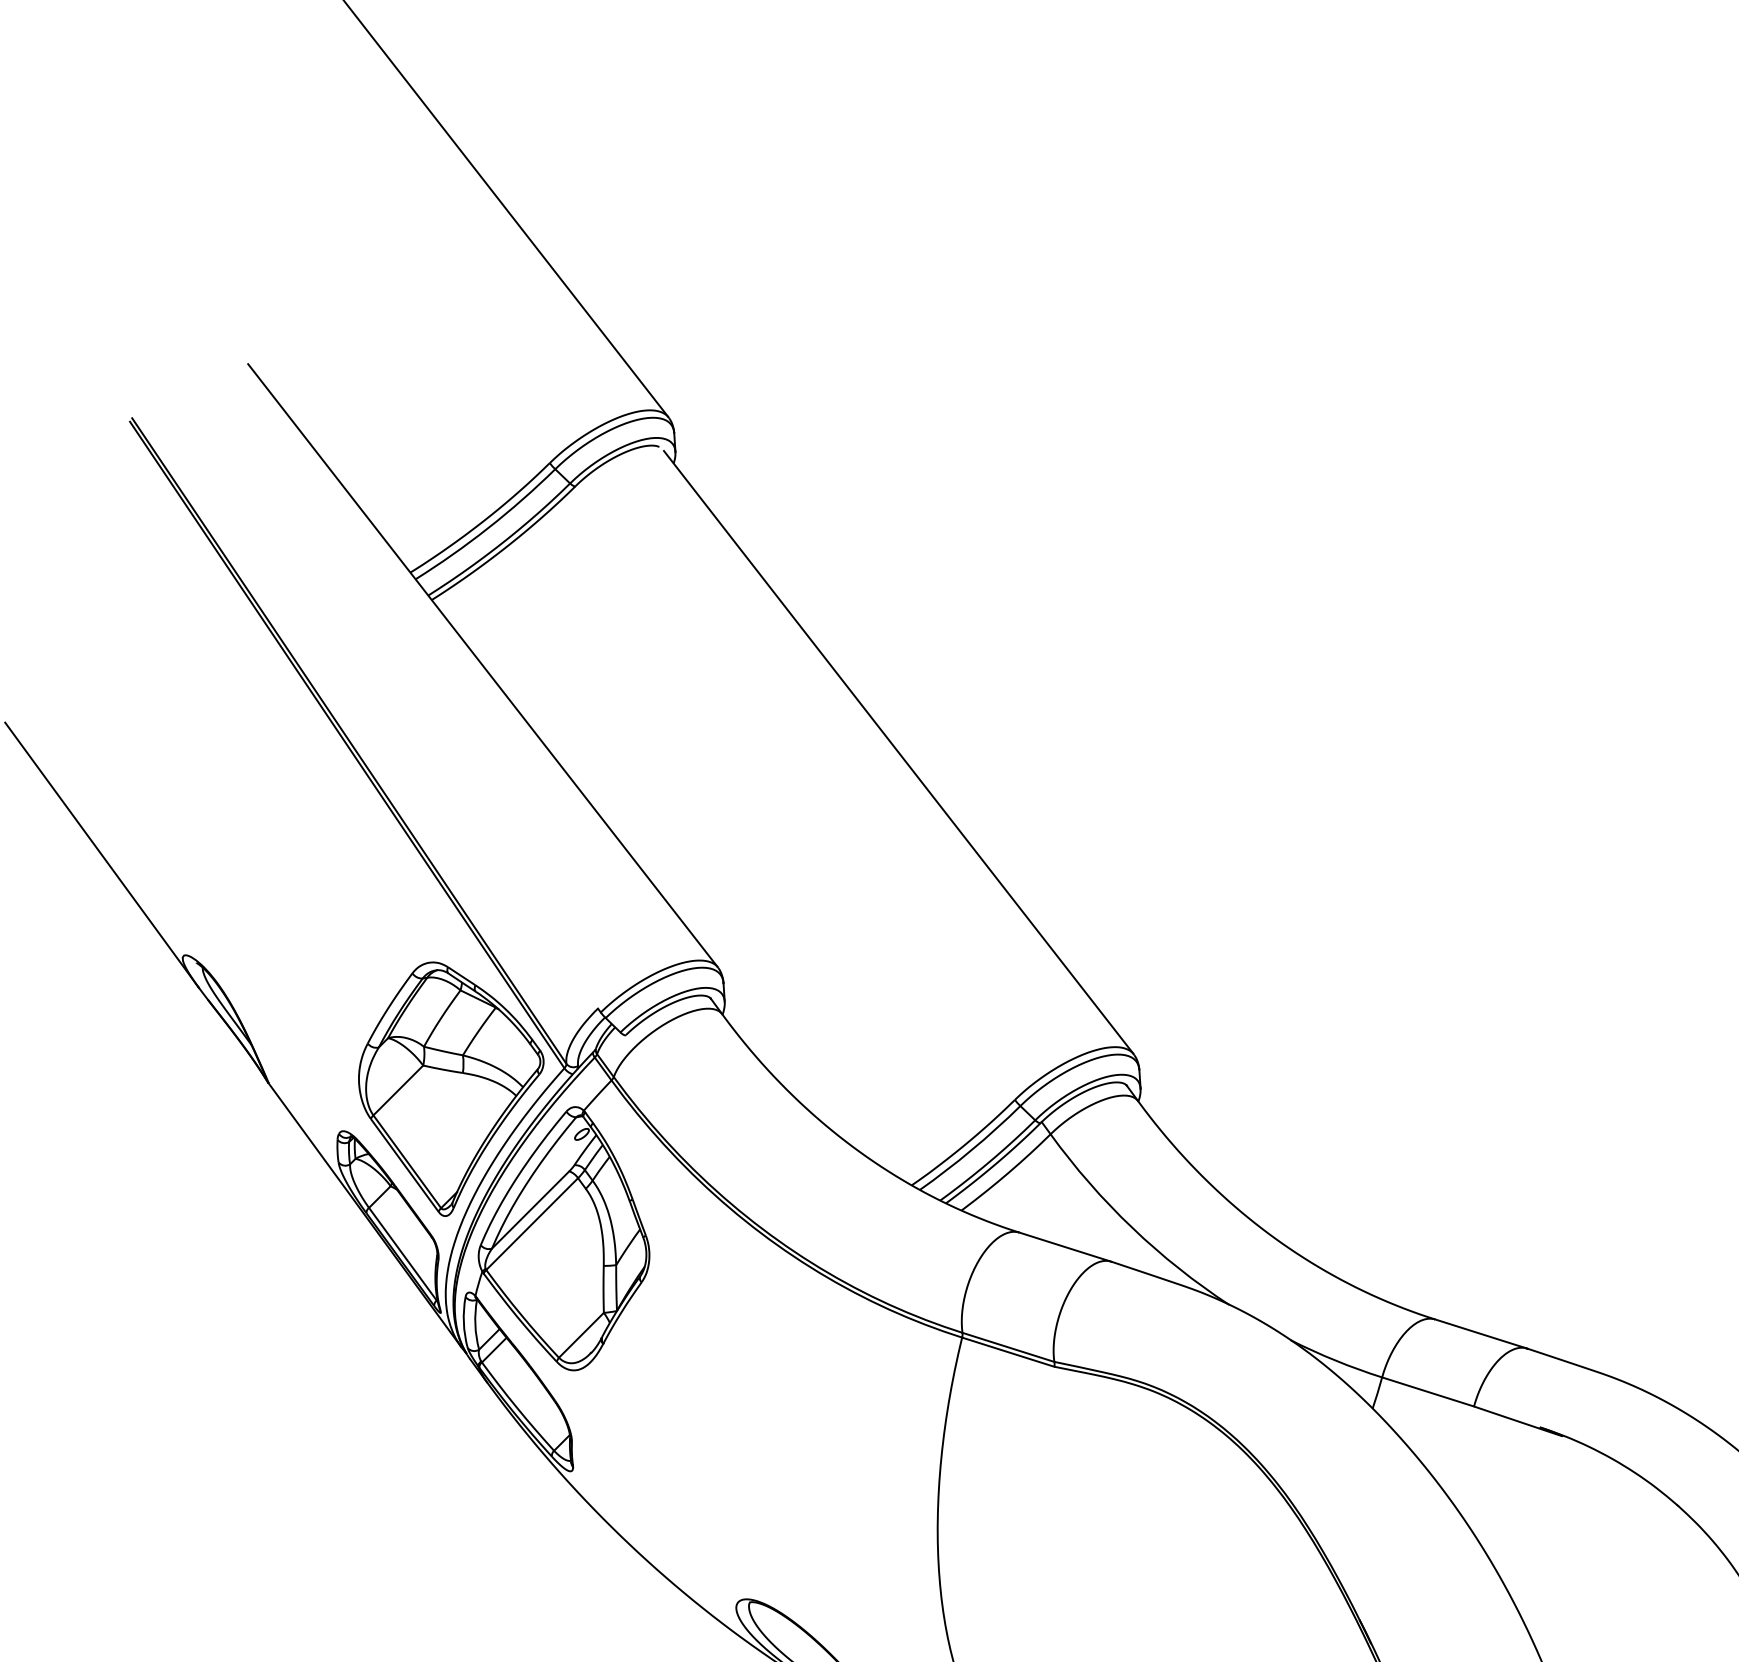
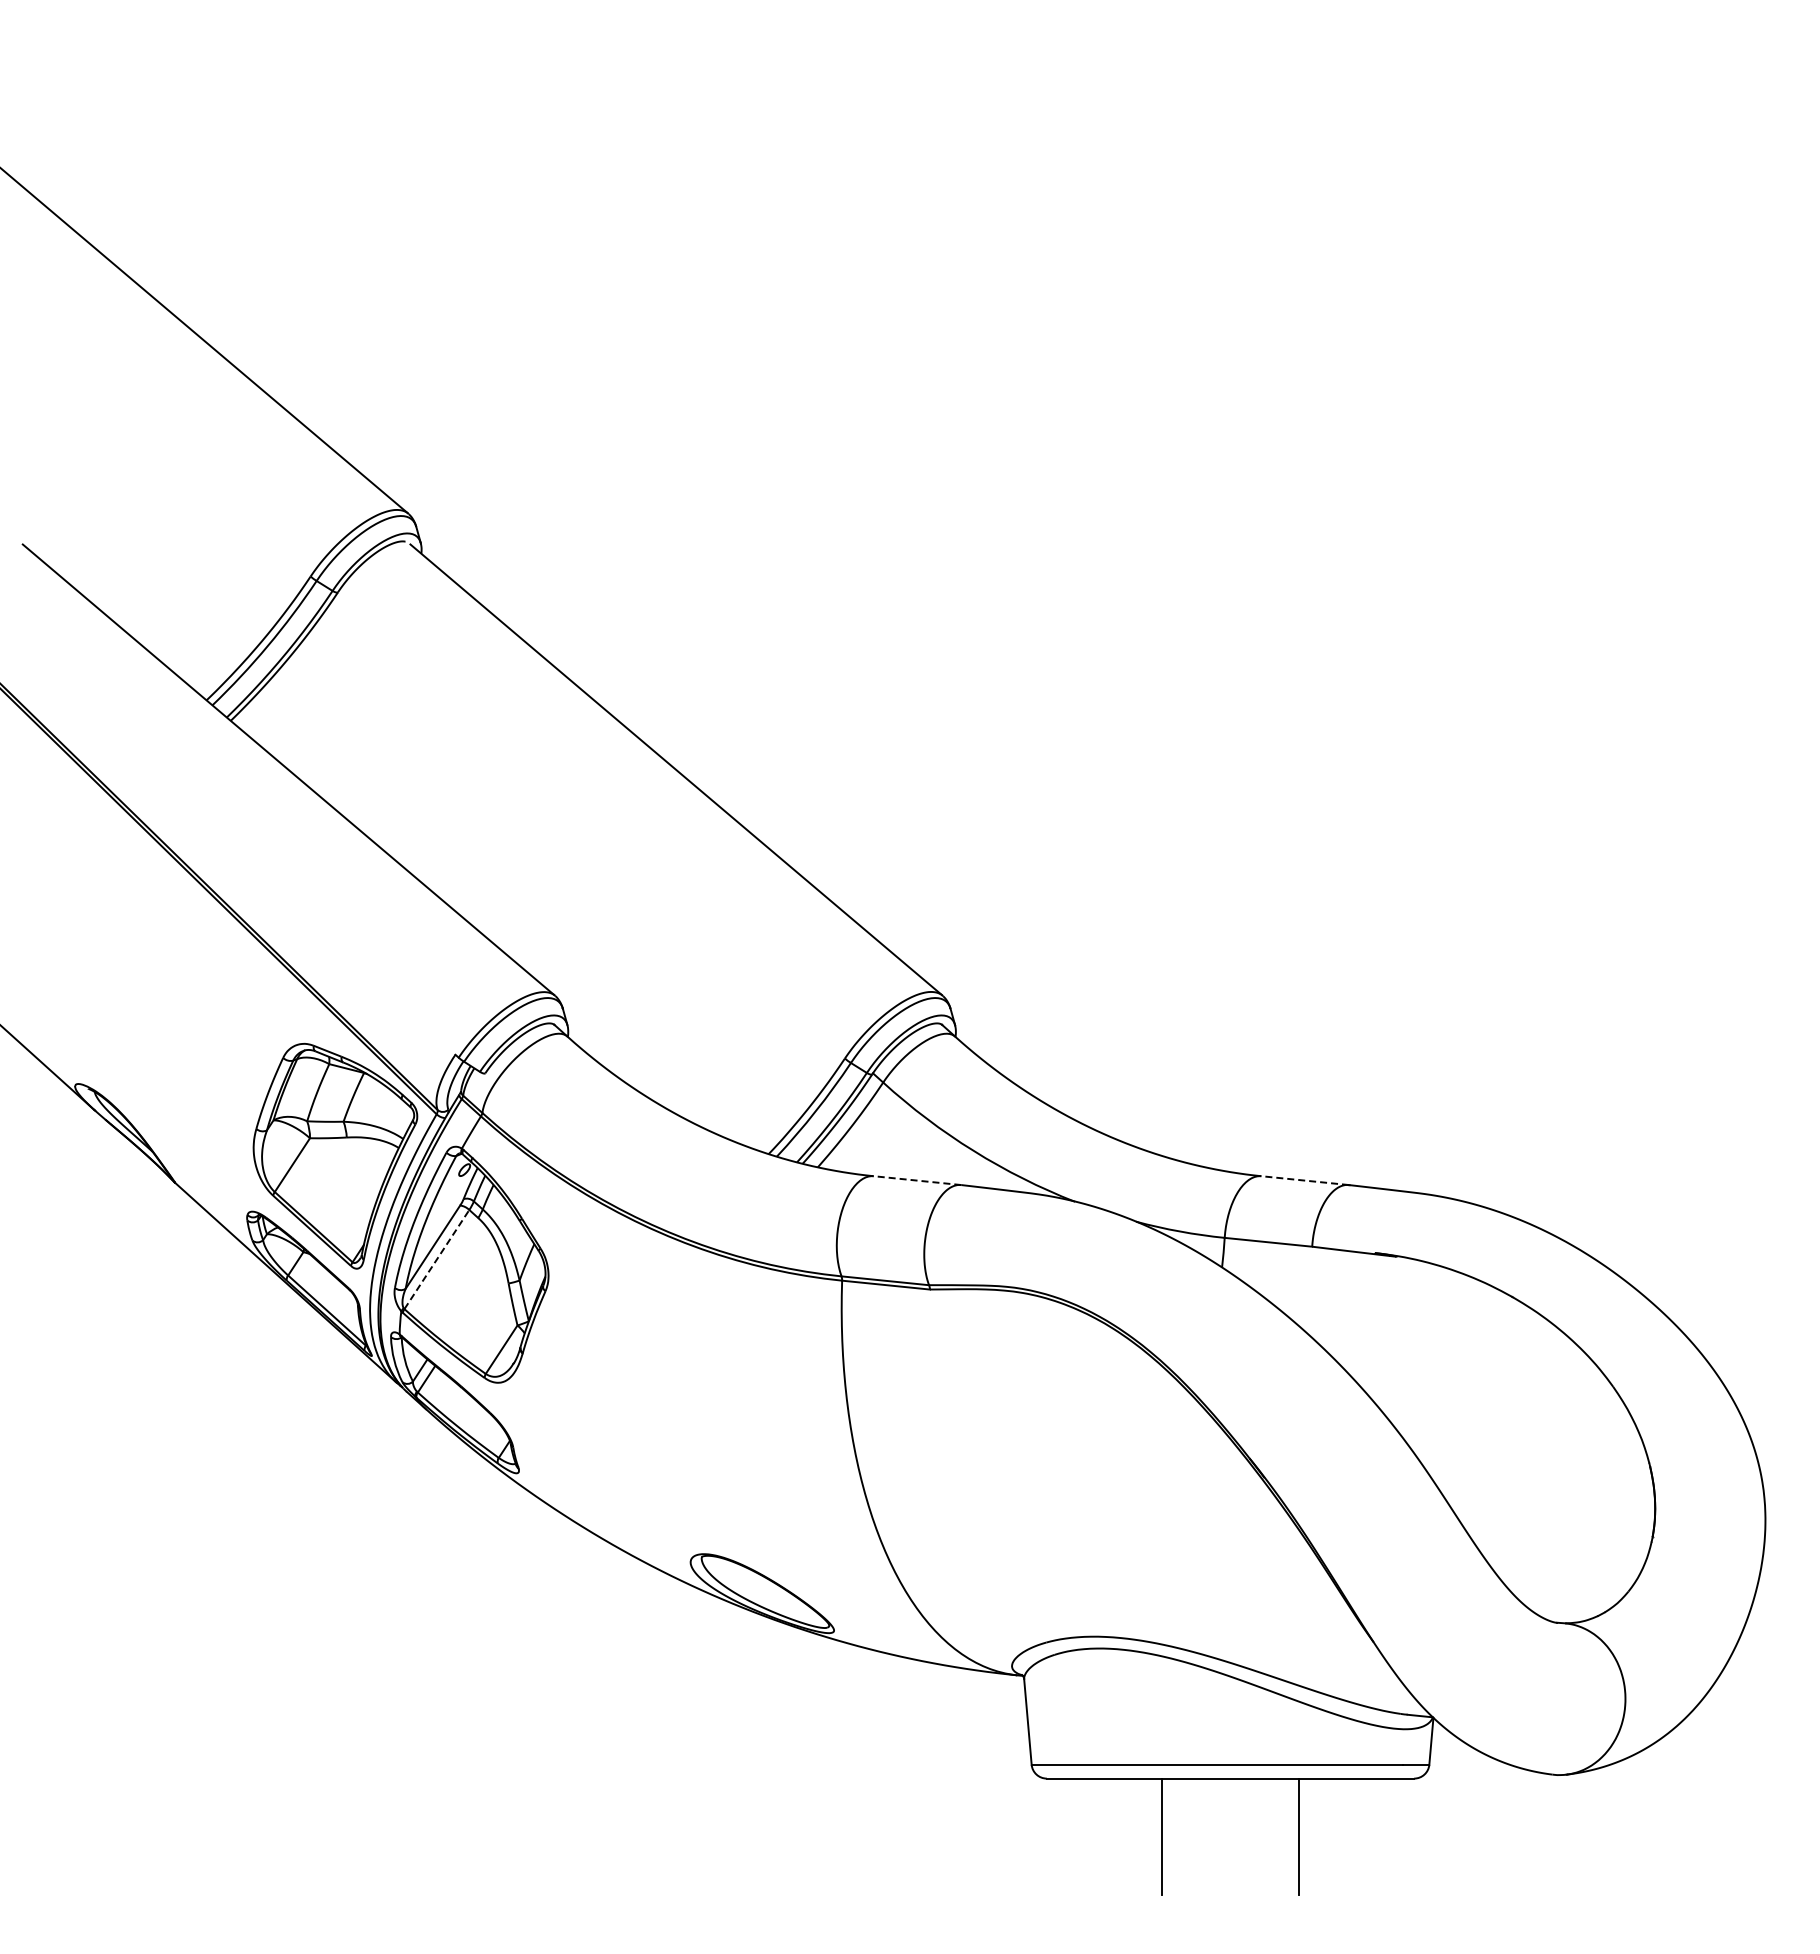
line: (532, 1224) -> (437, 1259), solid -> dashed
line: (1064, 1246) -> (916, 1180), solid -> dashed
line: (1480, 1333) -> (1304, 1180), solid -> dashed

